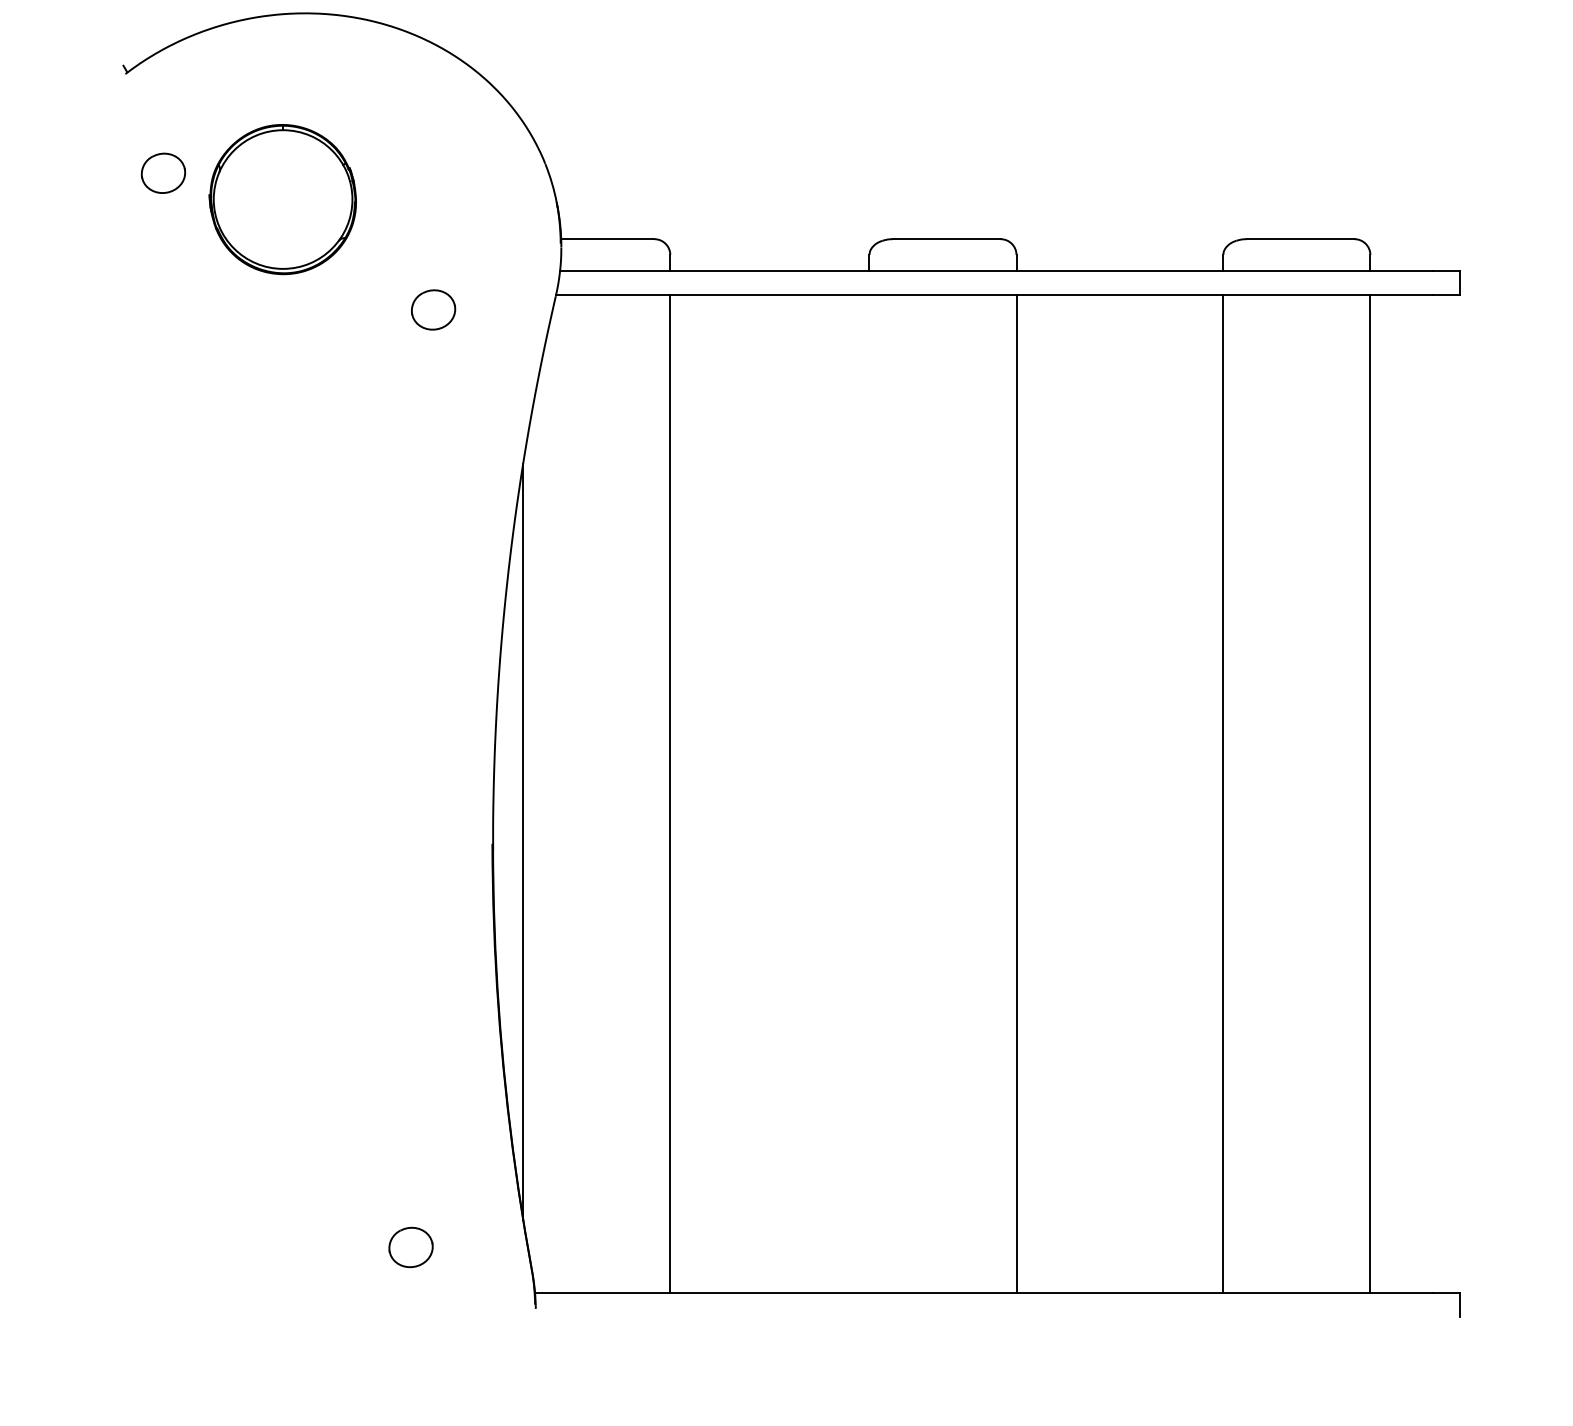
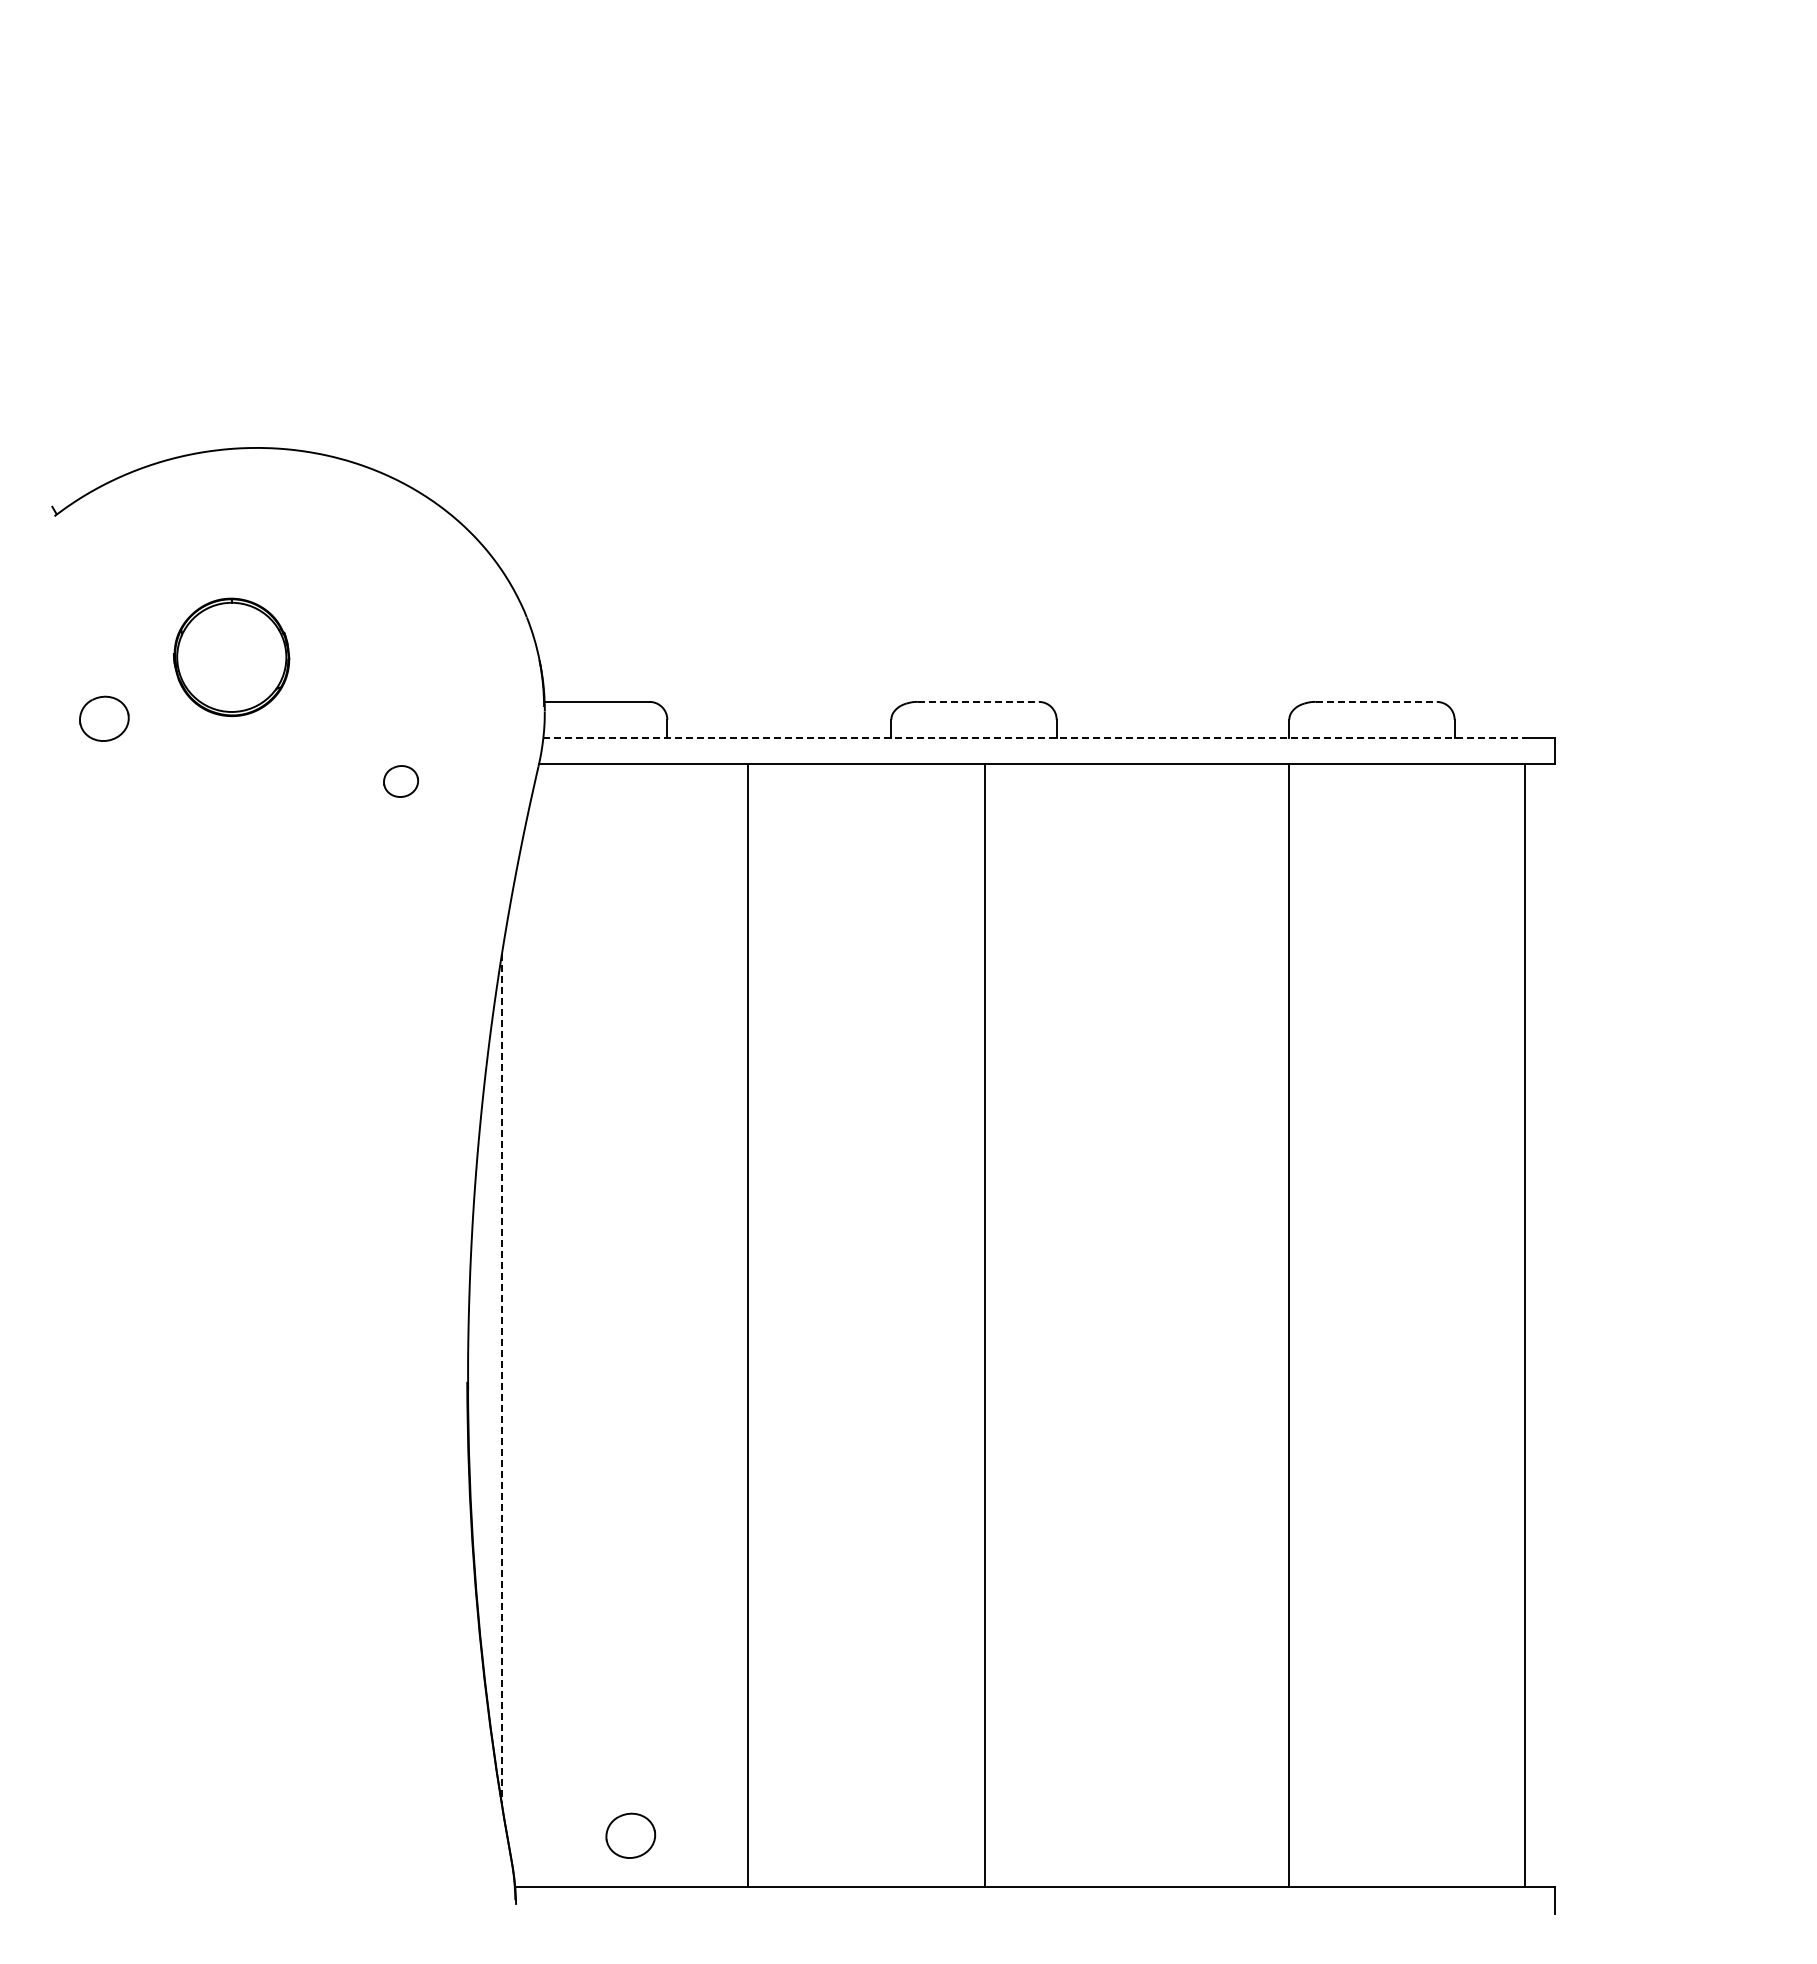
part: (163, 173) -> (104, 718), moved
part: (282, 199) -> (231, 657), size x0.7
line: (946, 238) -> (978, 701), solid -> dashed
line: (1300, 238) -> (1376, 701), solid -> dashed
line: (996, 270) -> (1034, 737), solid -> dashed
part: (433, 309) -> (400, 781), size x0.7
line: (670, 793) -> (748, 1325), moved
line: (1016, 793) -> (984, 1325), moved
line: (1370, 793) -> (1524, 1325), moved
line: (522, 842) -> (501, 1380), solid -> dashed
part: (410, 1247) -> (630, 1835), moved

